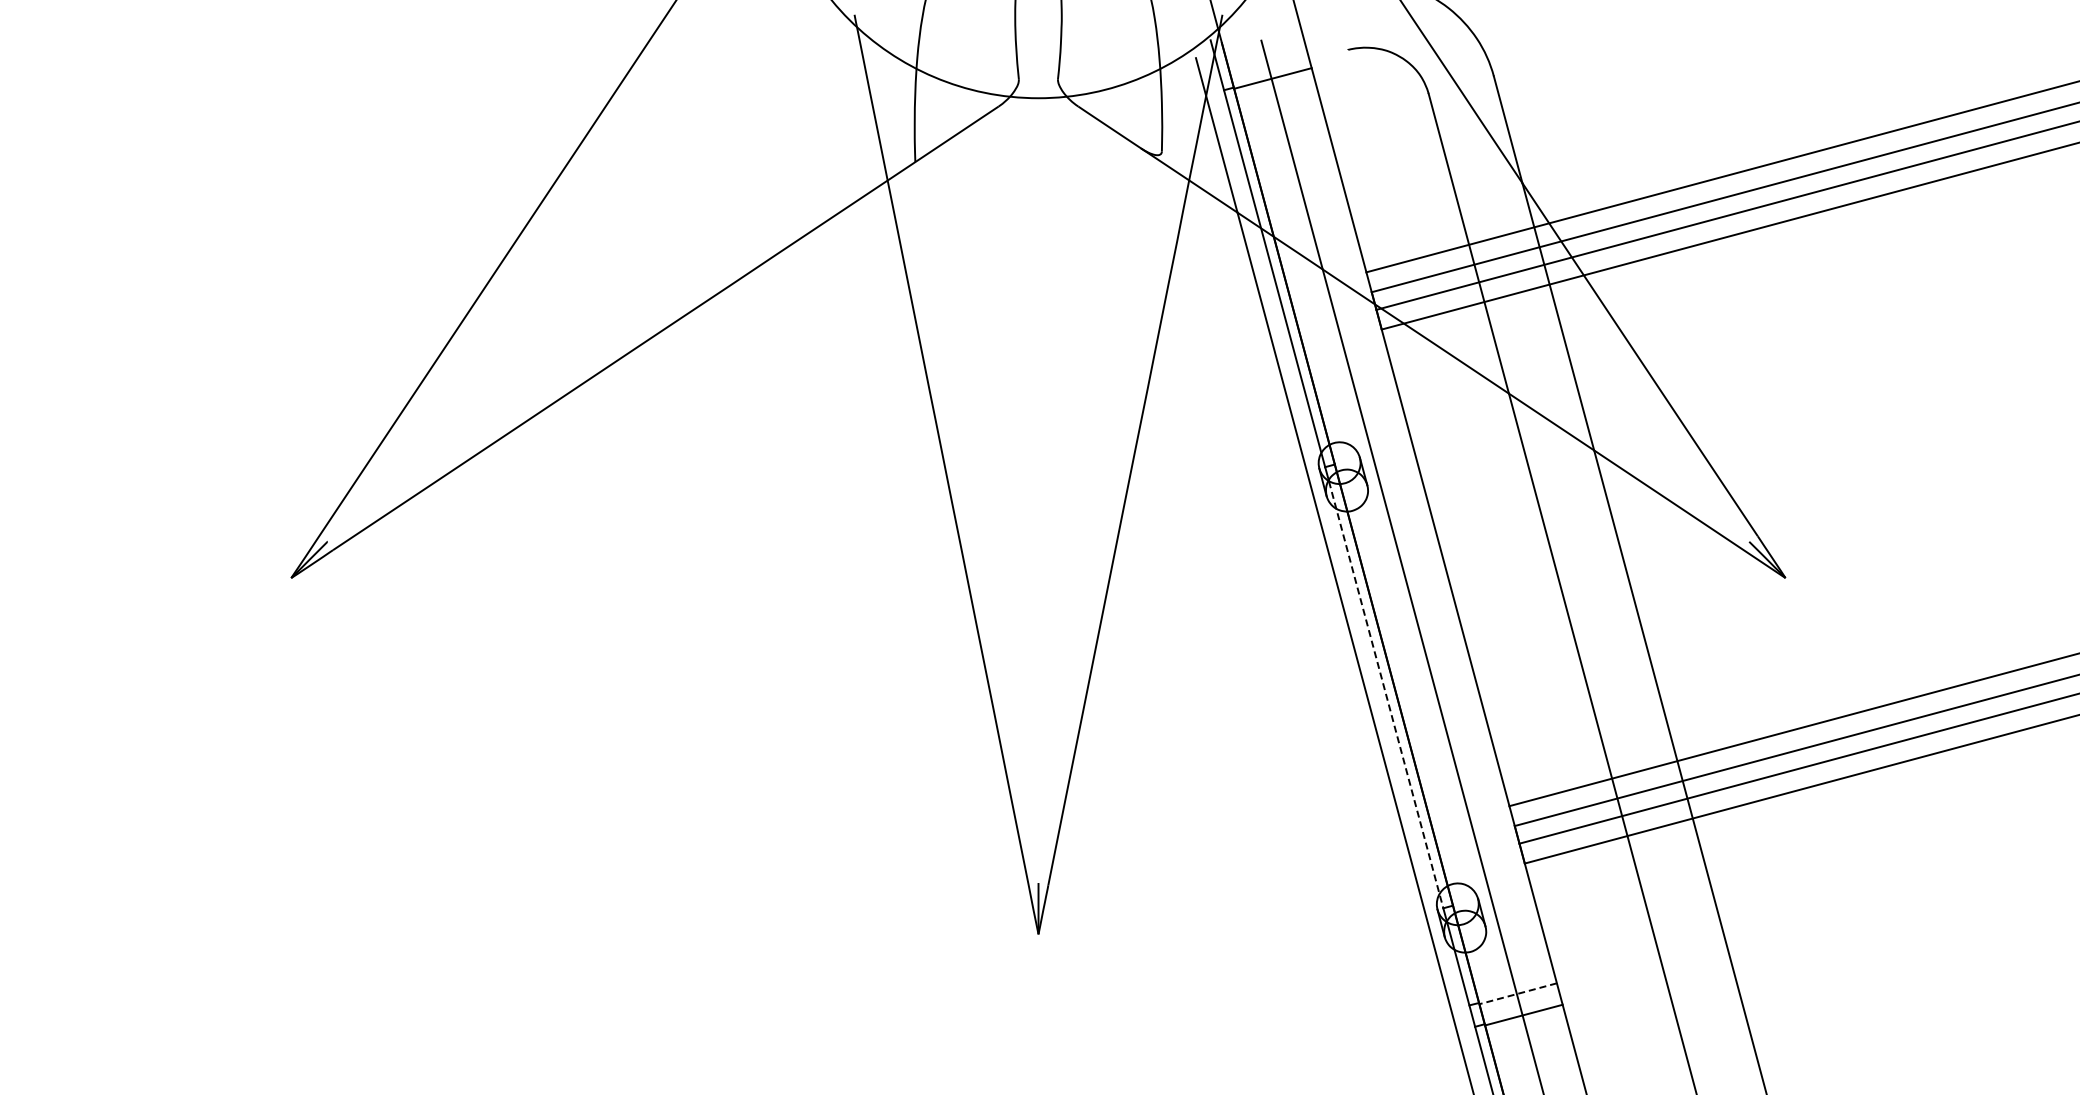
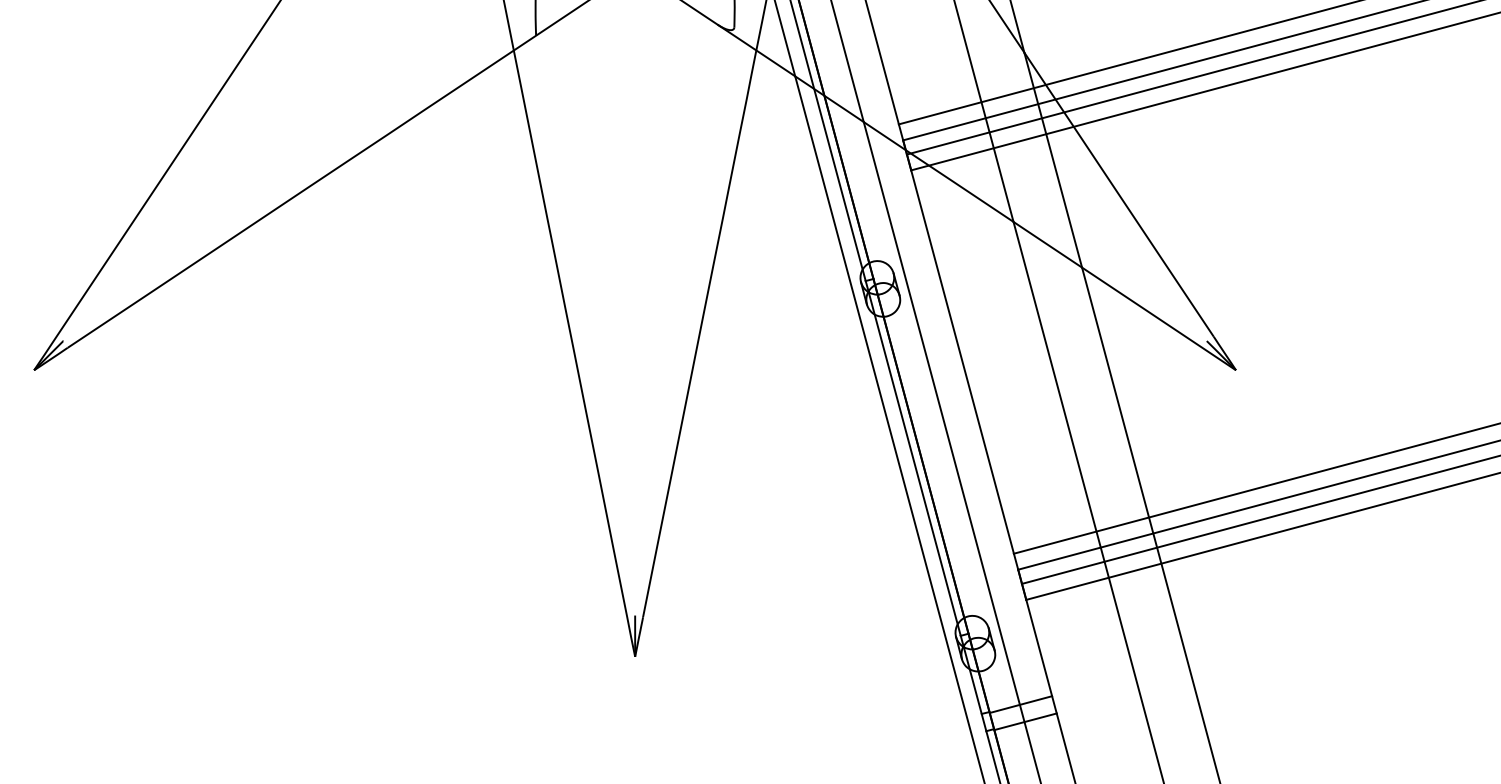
line: (1386, 694) -> (915, 463), dashed -> solid
line: (1517, 993) -> (1020, 704), dashed -> solid

